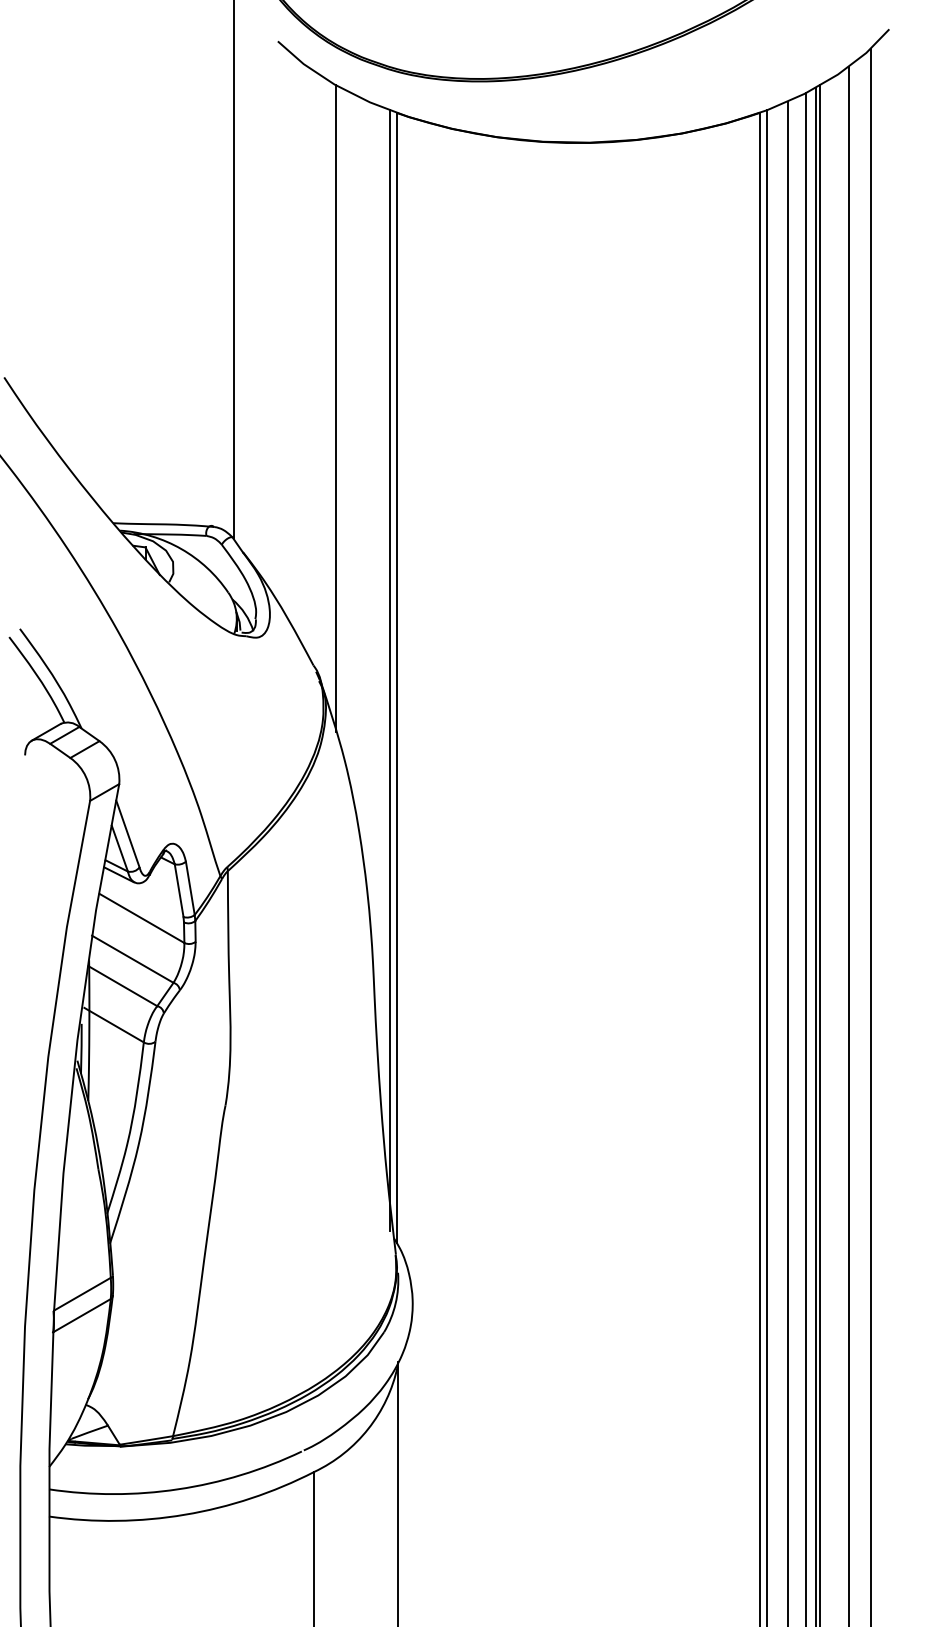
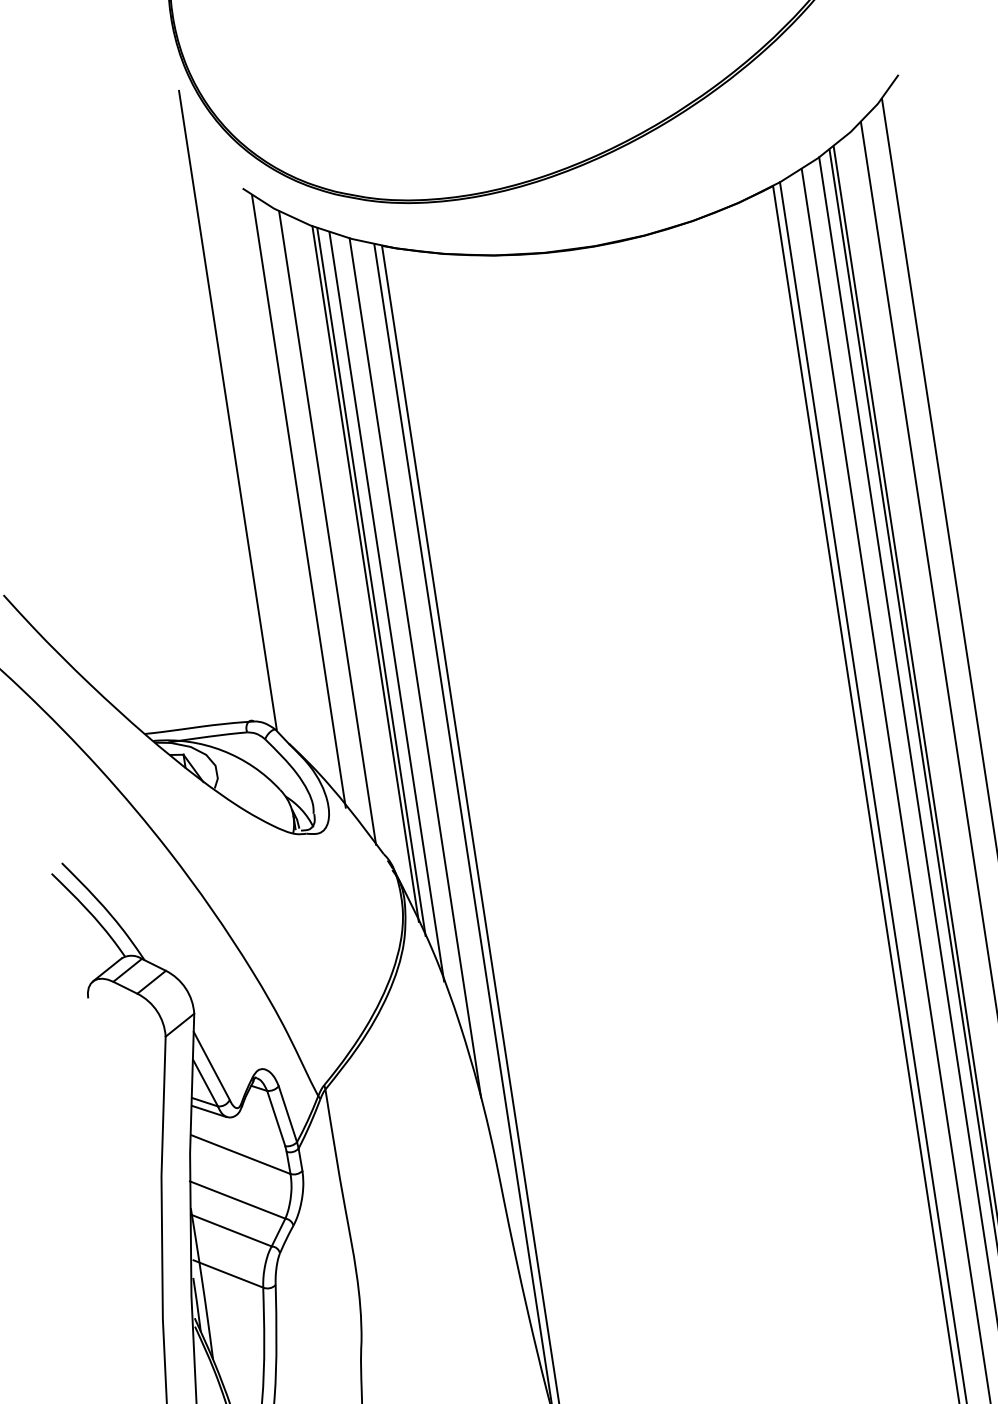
line: (285, 333) -> (298, 501), added
line: (307, 361) -> (327, 528), added
line: (340, 416) -> (371, 581), added
line: (350, 441) -> (386, 607), added
line: (368, 500) -> (415, 667), added

